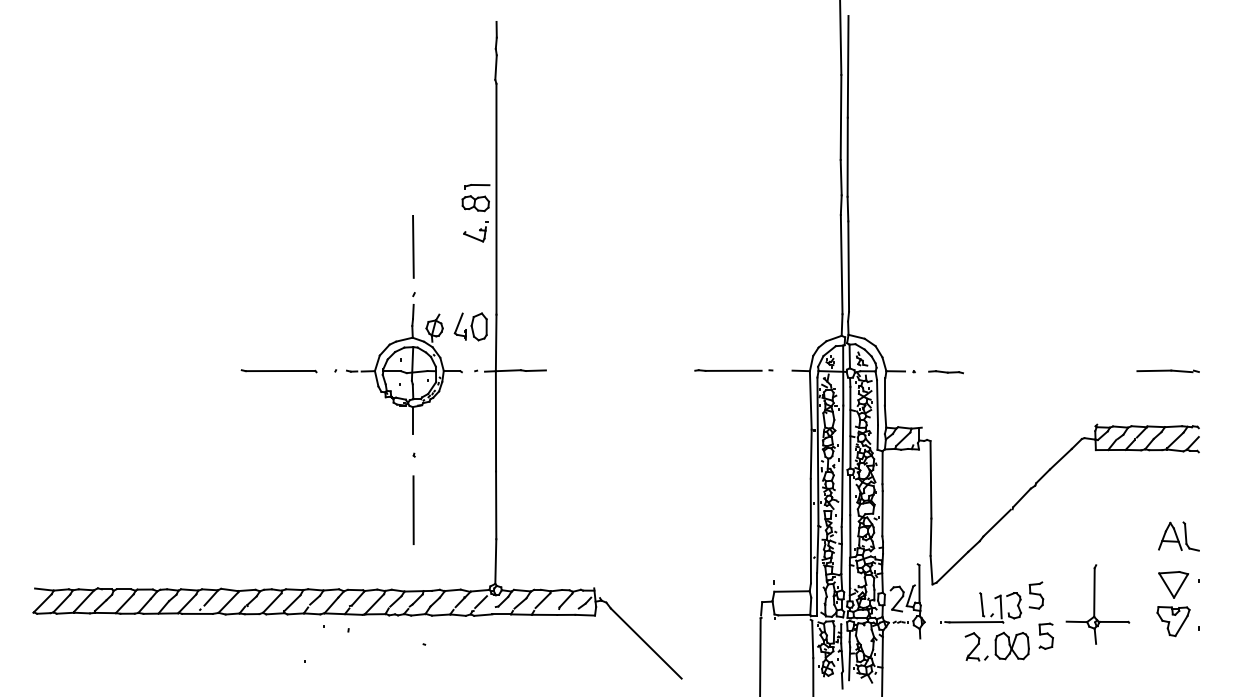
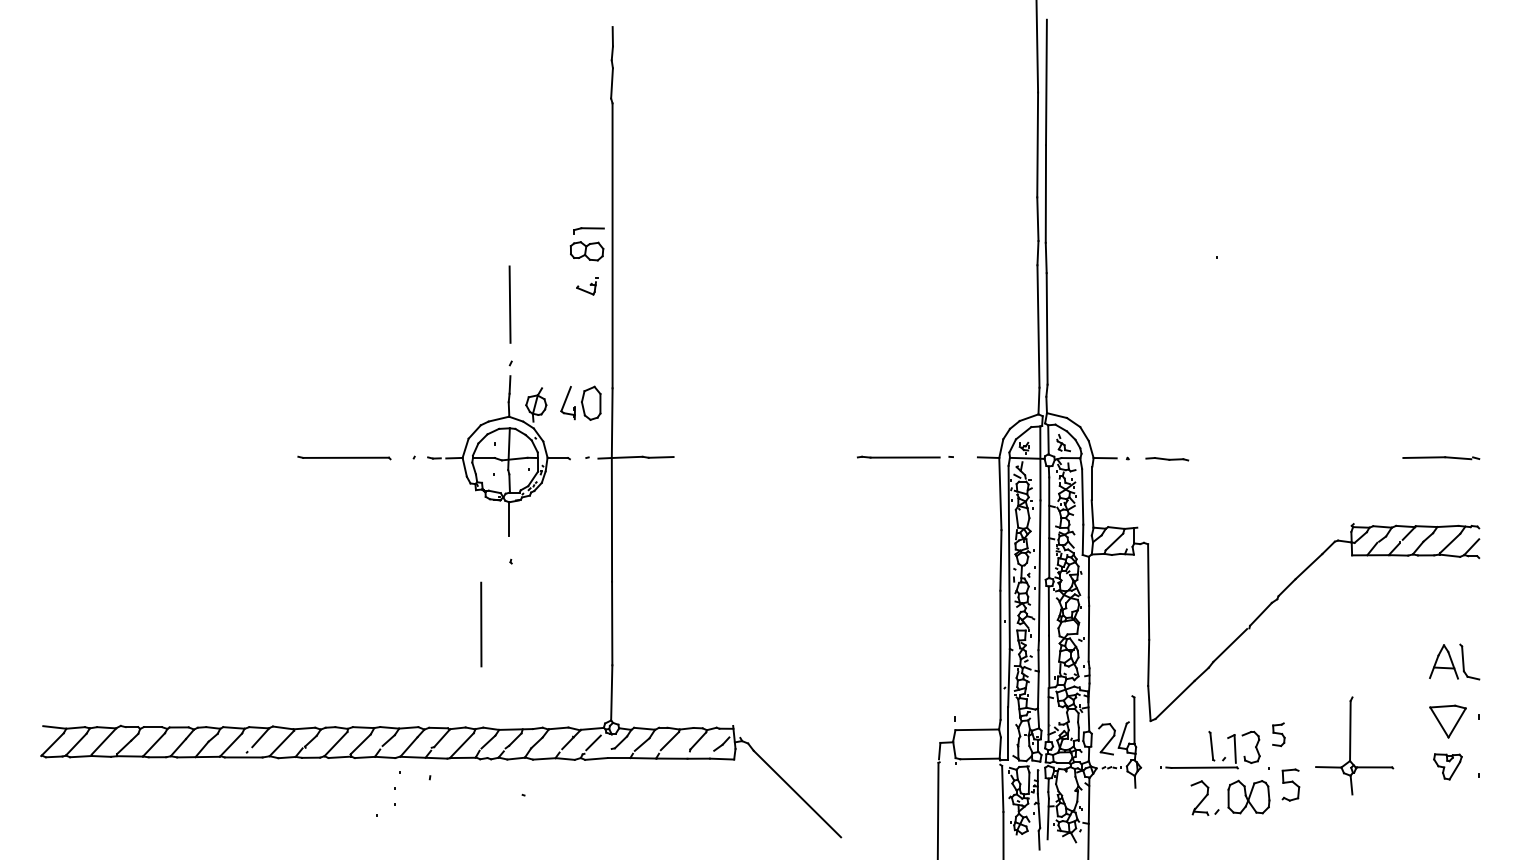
part: (476, 232) -> (587, 286), size x0.7
line: (413, 510) -> (481, 624), moved
part: (1036, 595) -> (1278, 734), size x0.7
part: (1173, 621) -> (1447, 766), size x0.7

